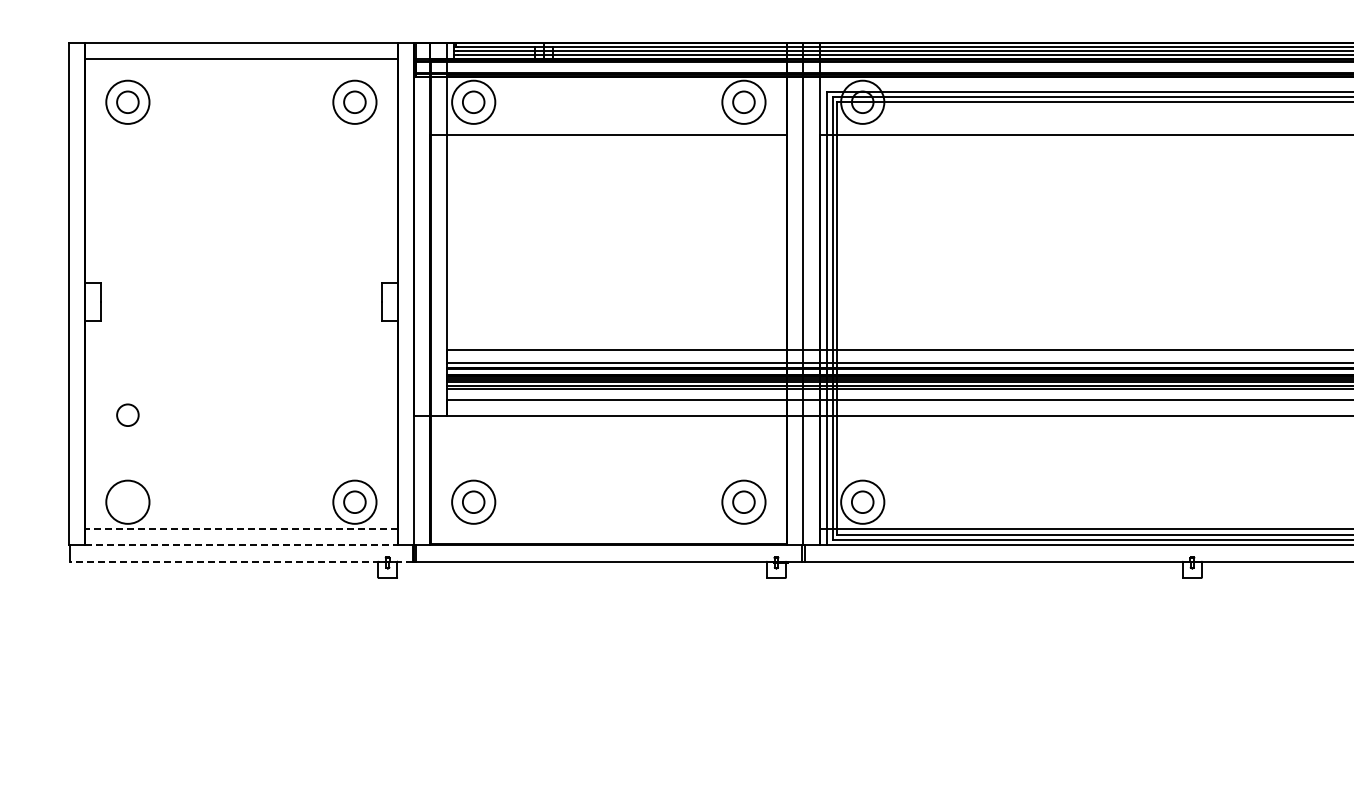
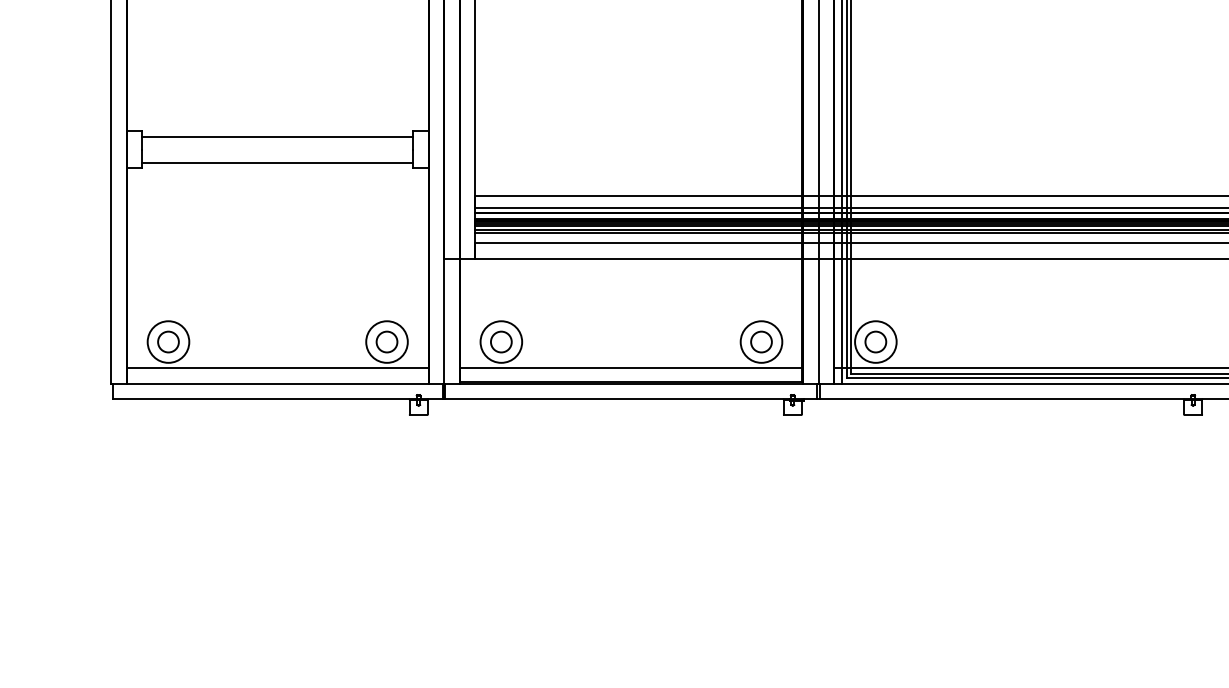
line: (240, 288) -> (276, 136), added
line: (240, 315) -> (276, 162), added
circle: (127, 414) -> (168, 341), moved
line: (241, 529) -> (277, 368), dashed -> solid
line: (608, 529) -> (631, 368), added
line: (241, 545) -> (277, 383), dashed -> solid
line: (241, 561) -> (277, 399), dashed -> solid

